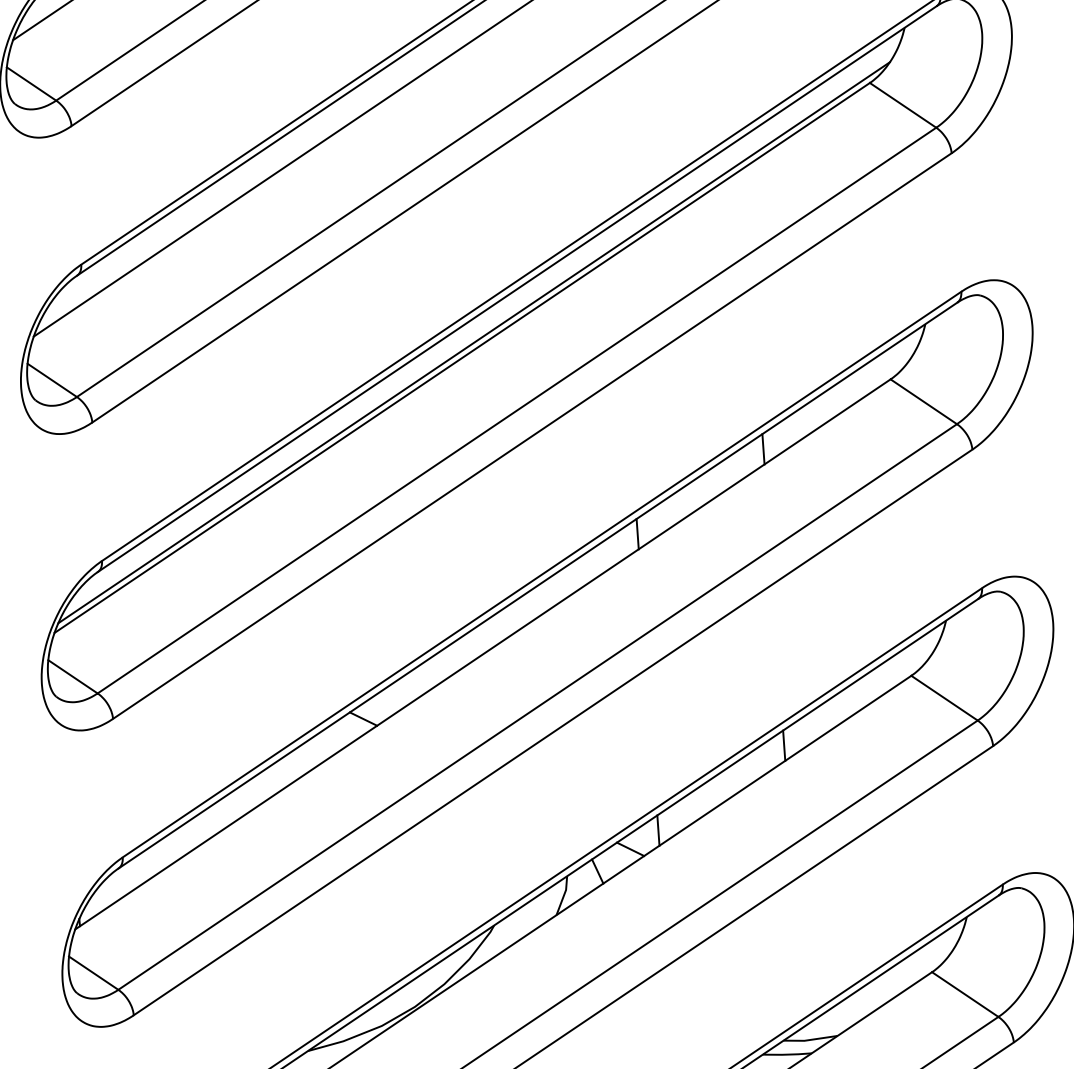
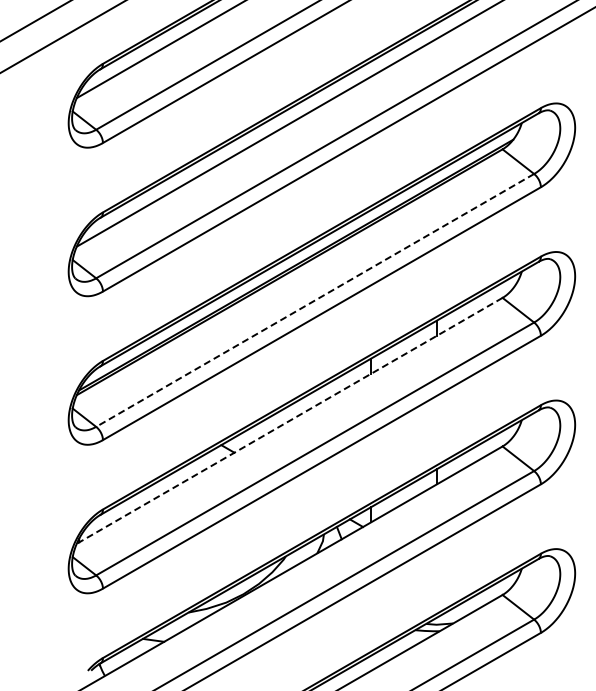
line: (517, 410) -> (315, 300), solid -> dashed
line: (482, 653) -> (289, 420), solid -> dashed

